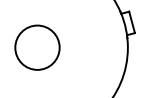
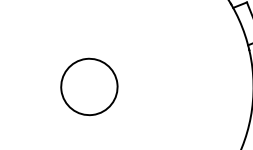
circle: (37, 47) -> (89, 86), size x0.7

